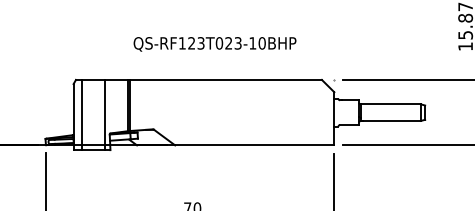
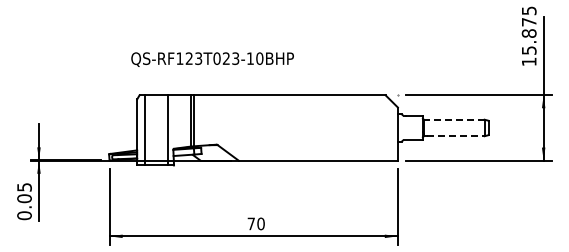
text: (214, 44) -> (212, 59), moved
line: (389, 104) -> (453, 119), solid -> dashed
line: (391, 121) -> (455, 136), solid -> dashed

